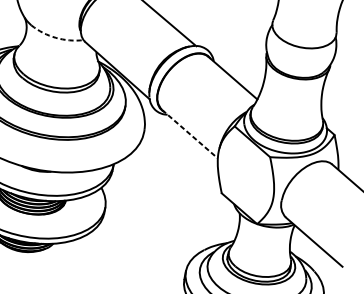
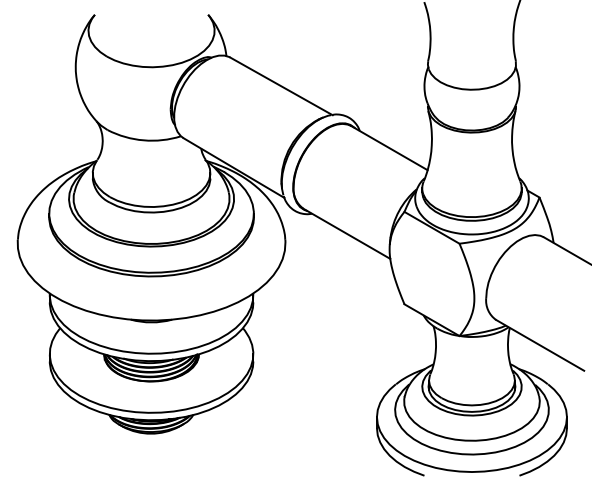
arc: (55, 37) -> (143, 140), dashed -> solid
line: (190, 134) -> (347, 234), dashed -> solid

